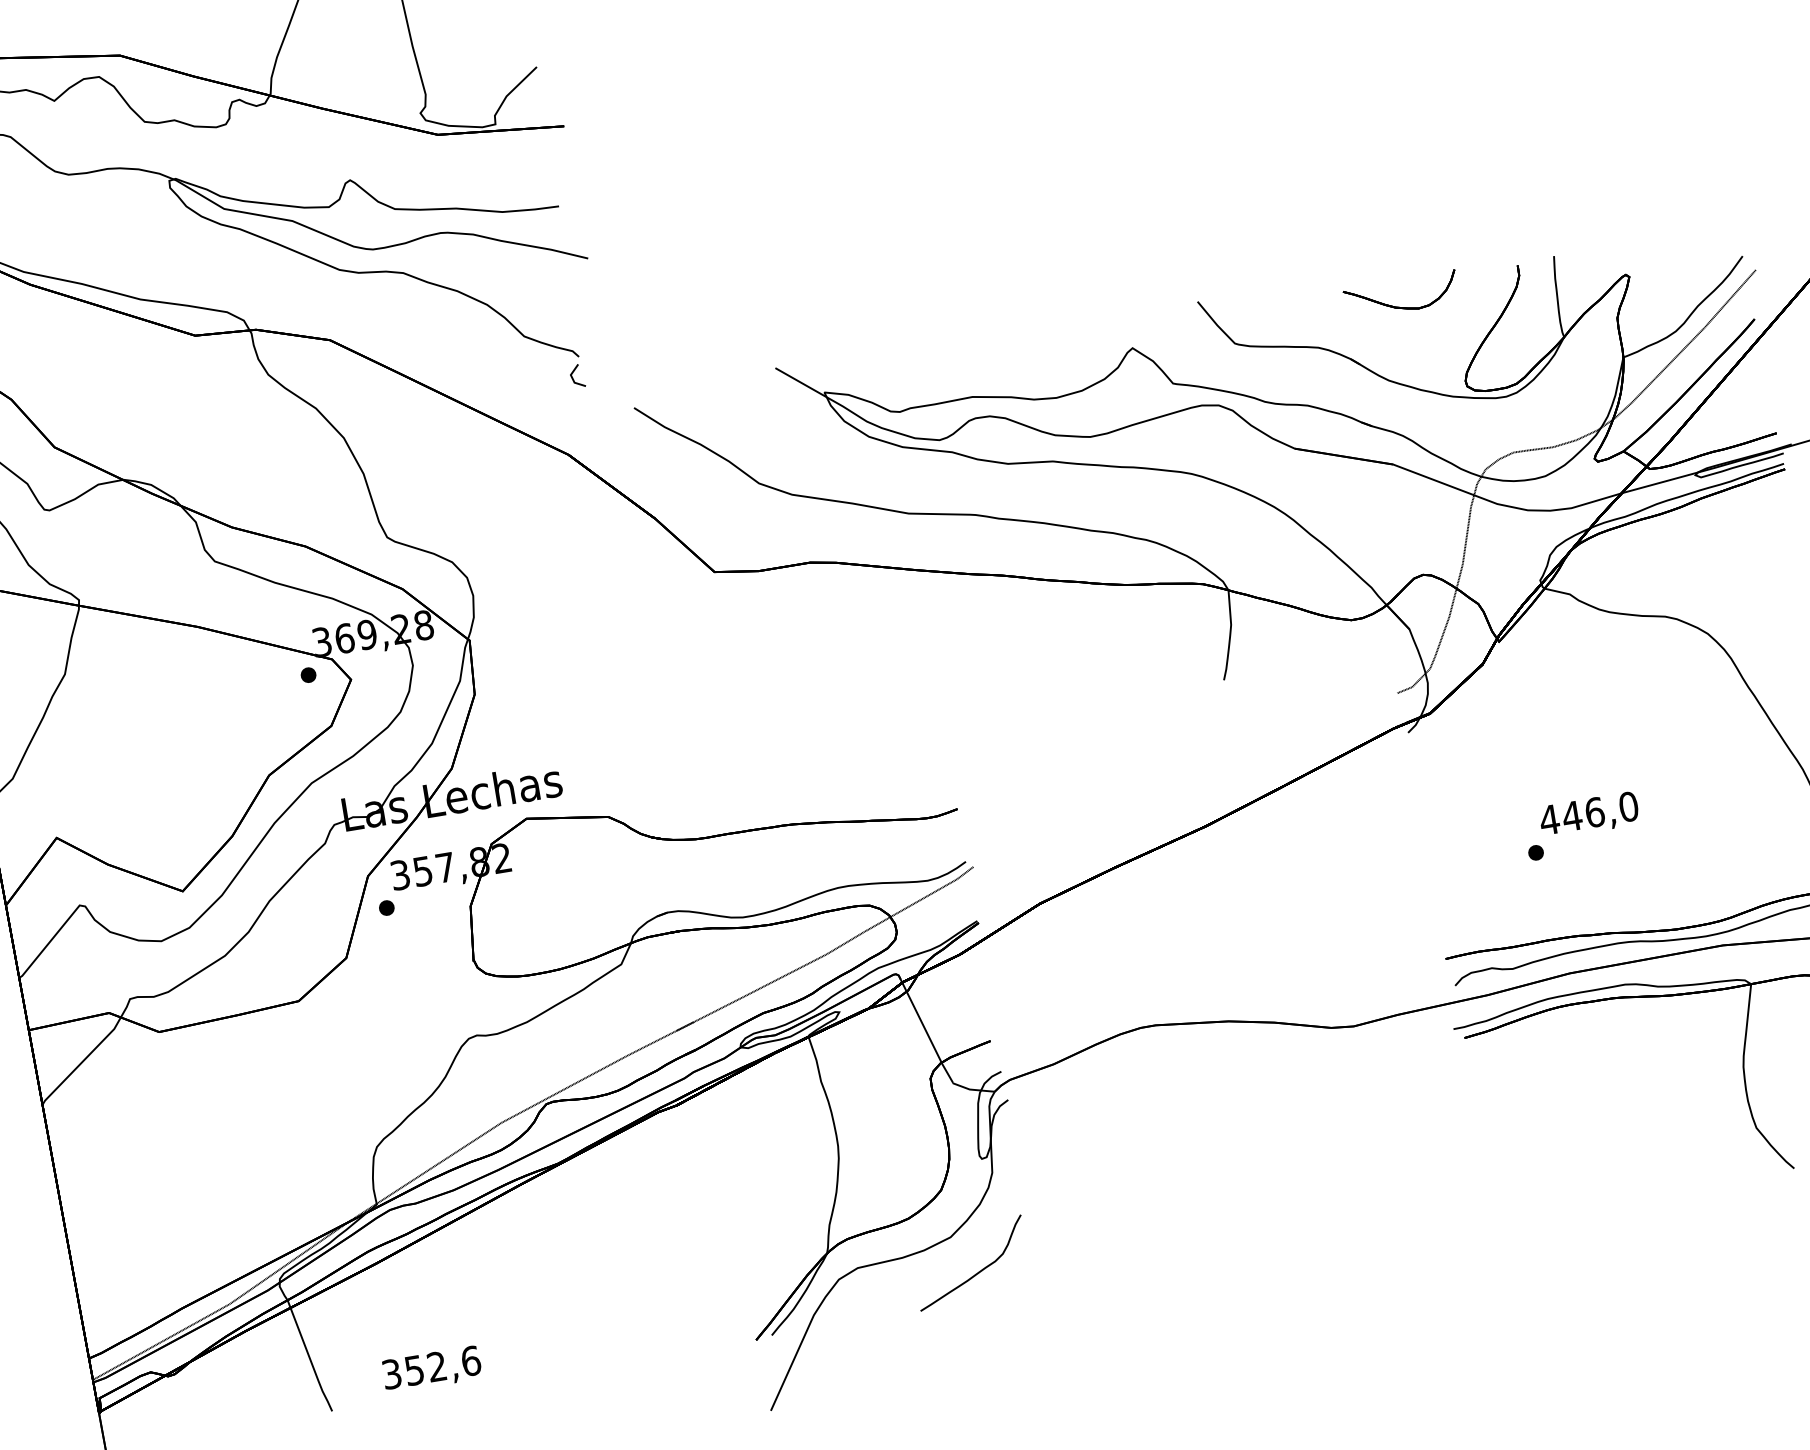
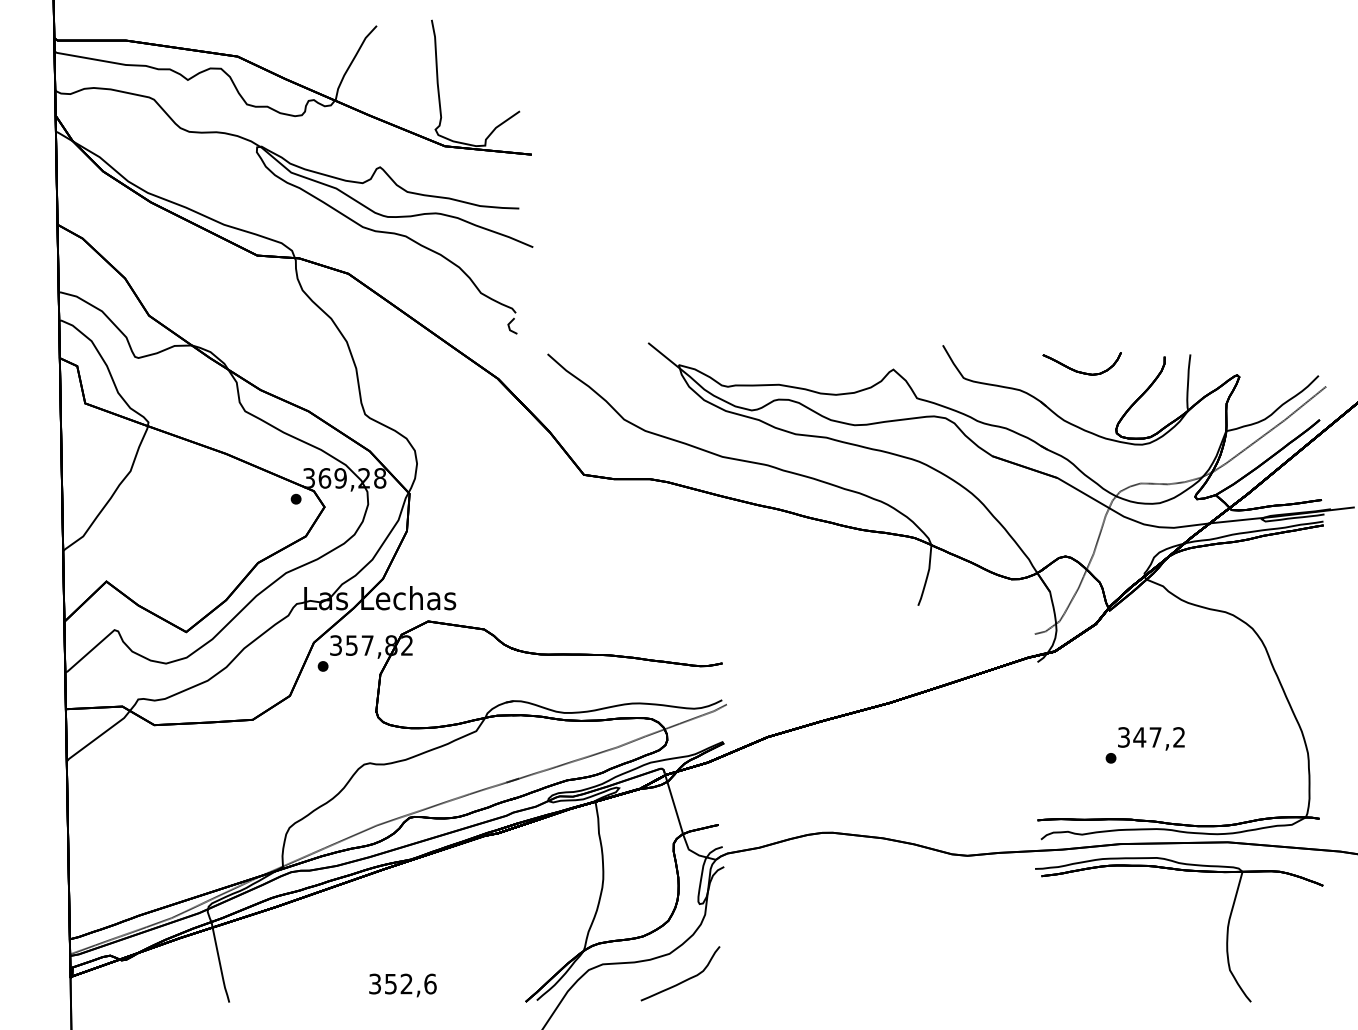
text: (1589, 813) -> (1151, 737), 446,0 -> 347,2
text: (431, 1369) -> (402, 985), moved

